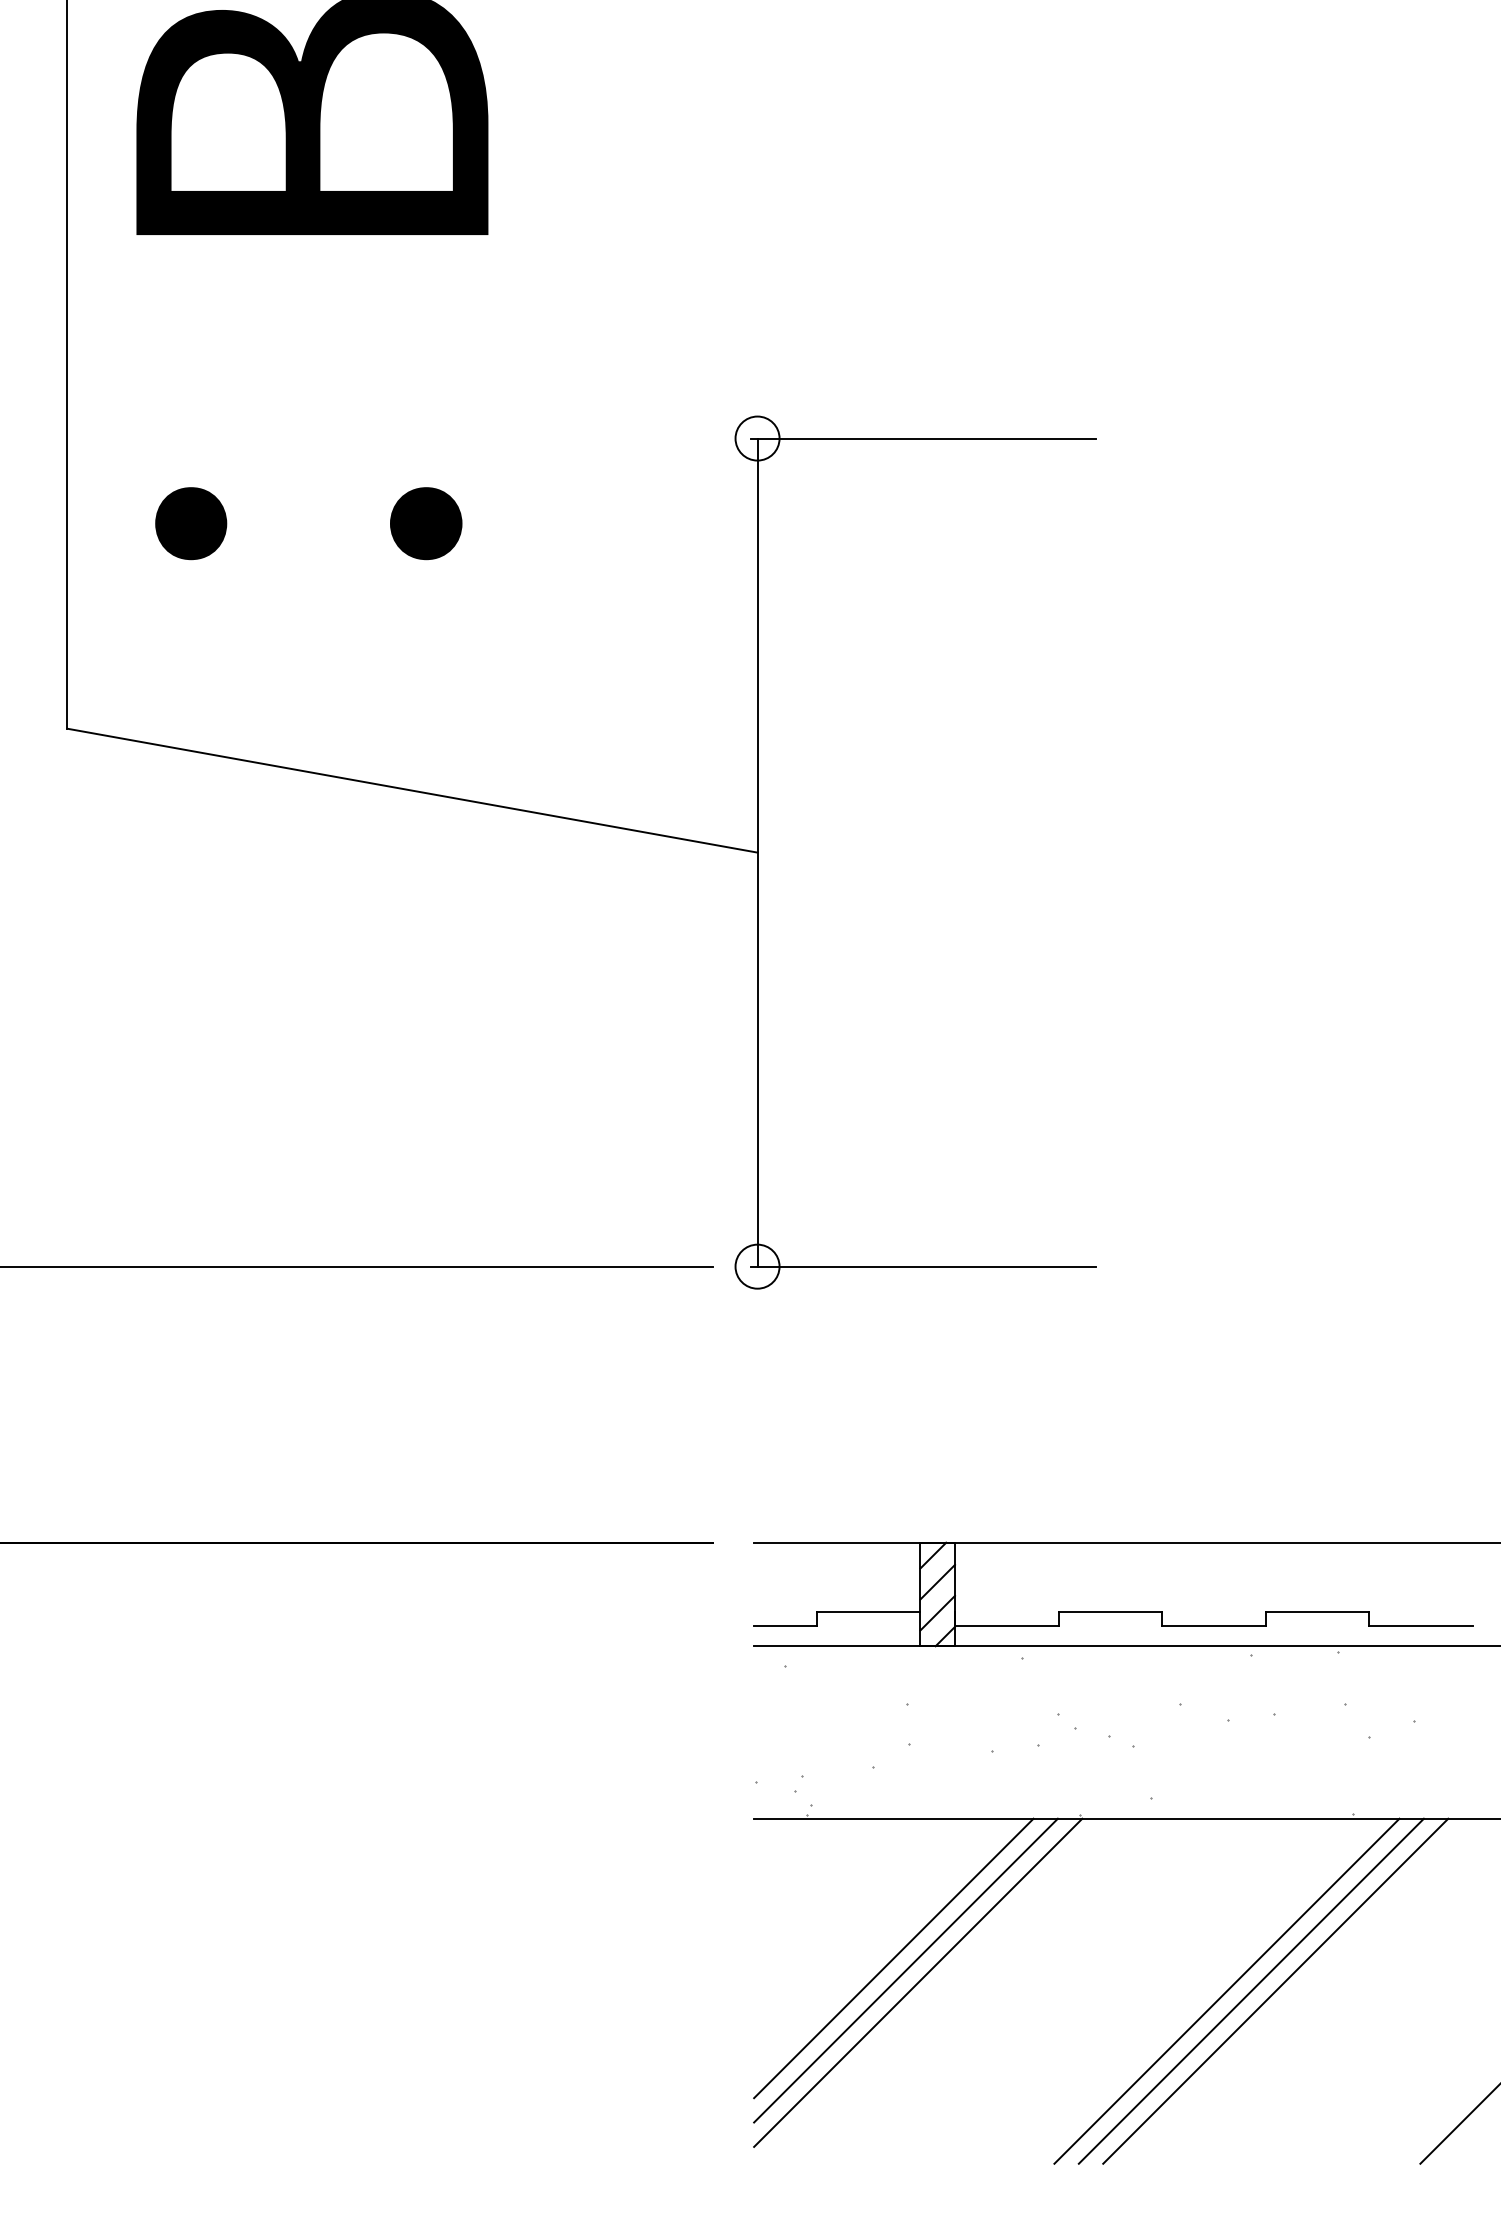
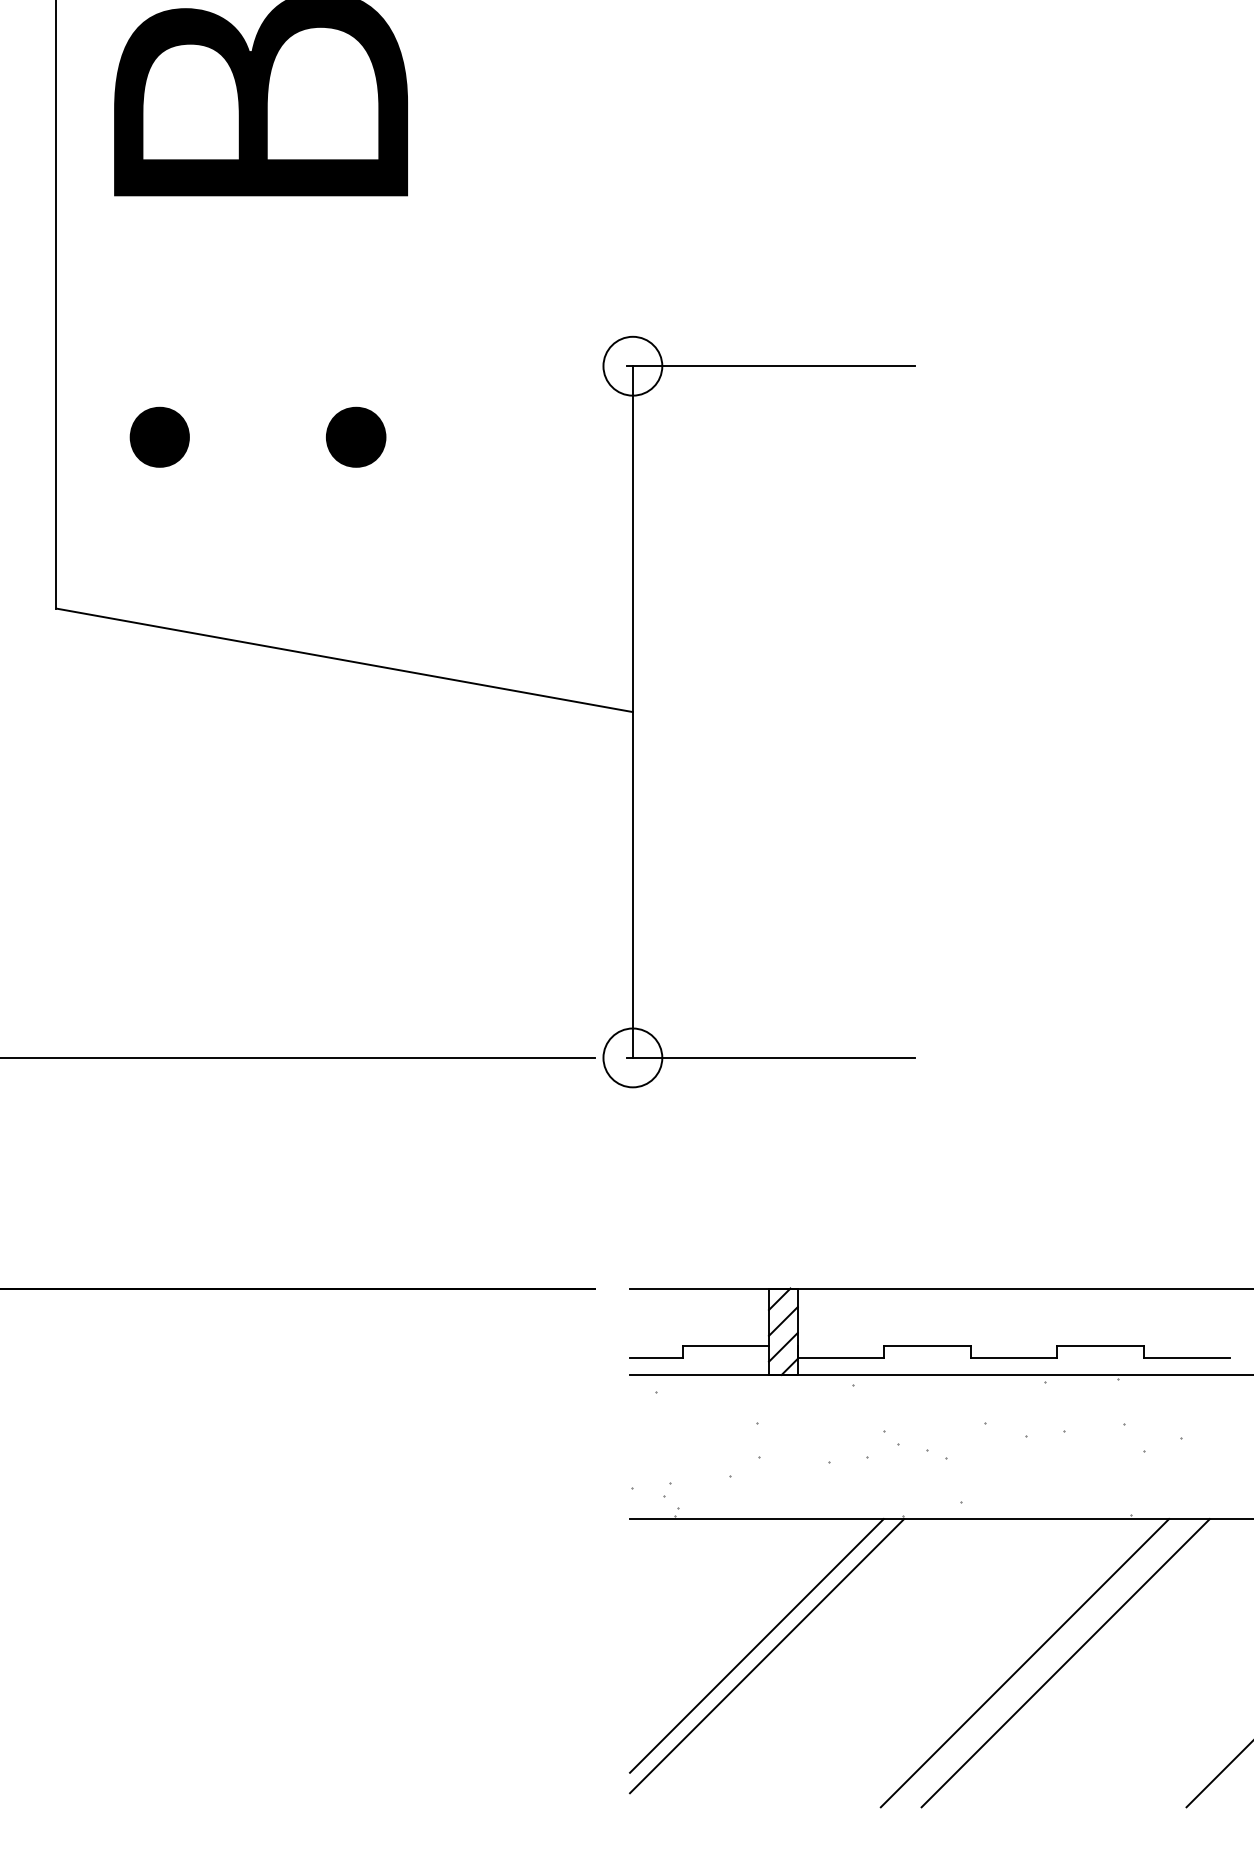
circle: (757, 437) -> (632, 365), size x1.6
circle: (757, 1266) -> (632, 1057), size x1.6
line: (893, 1958) -> (746, 1635), removed
line: (1251, 1991) -> (1045, 1663), removed

